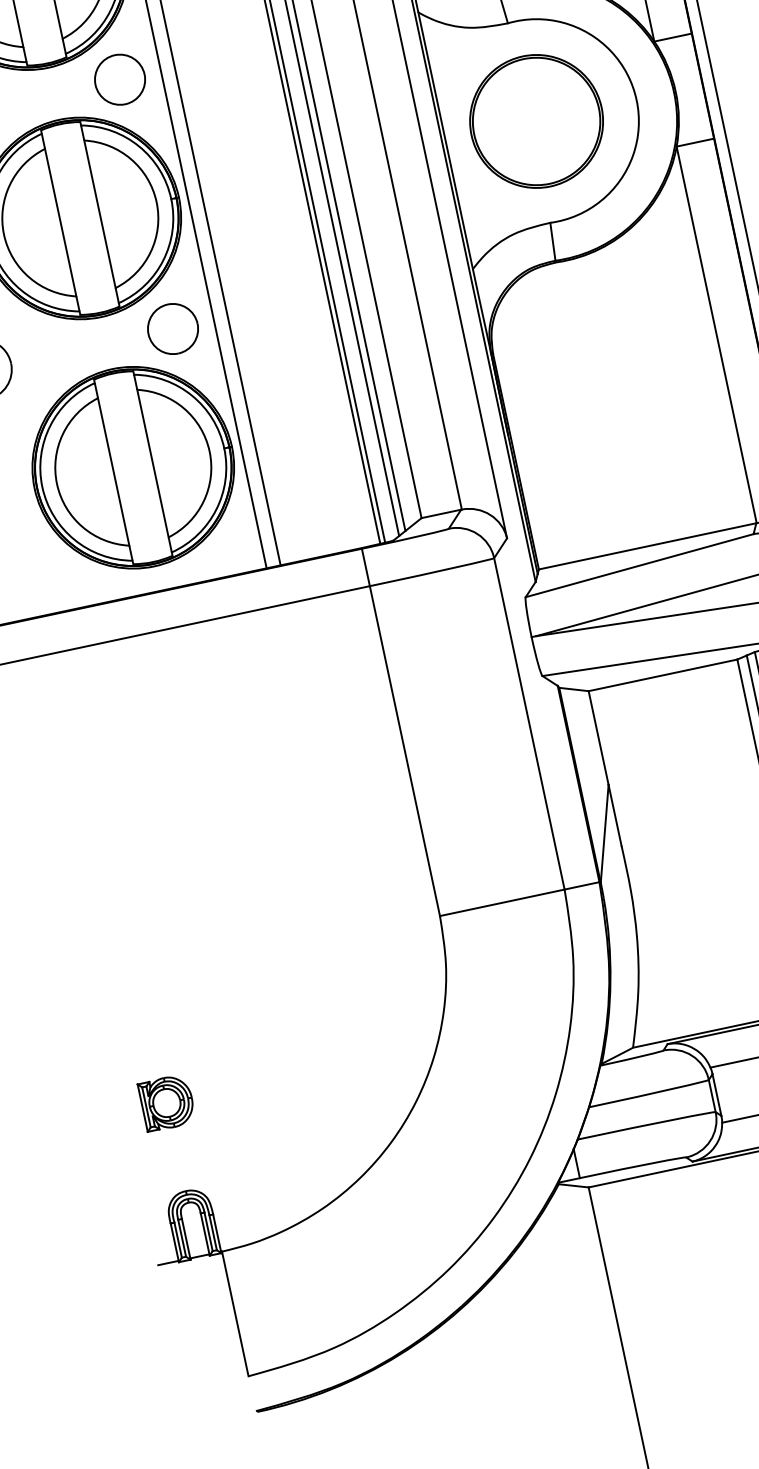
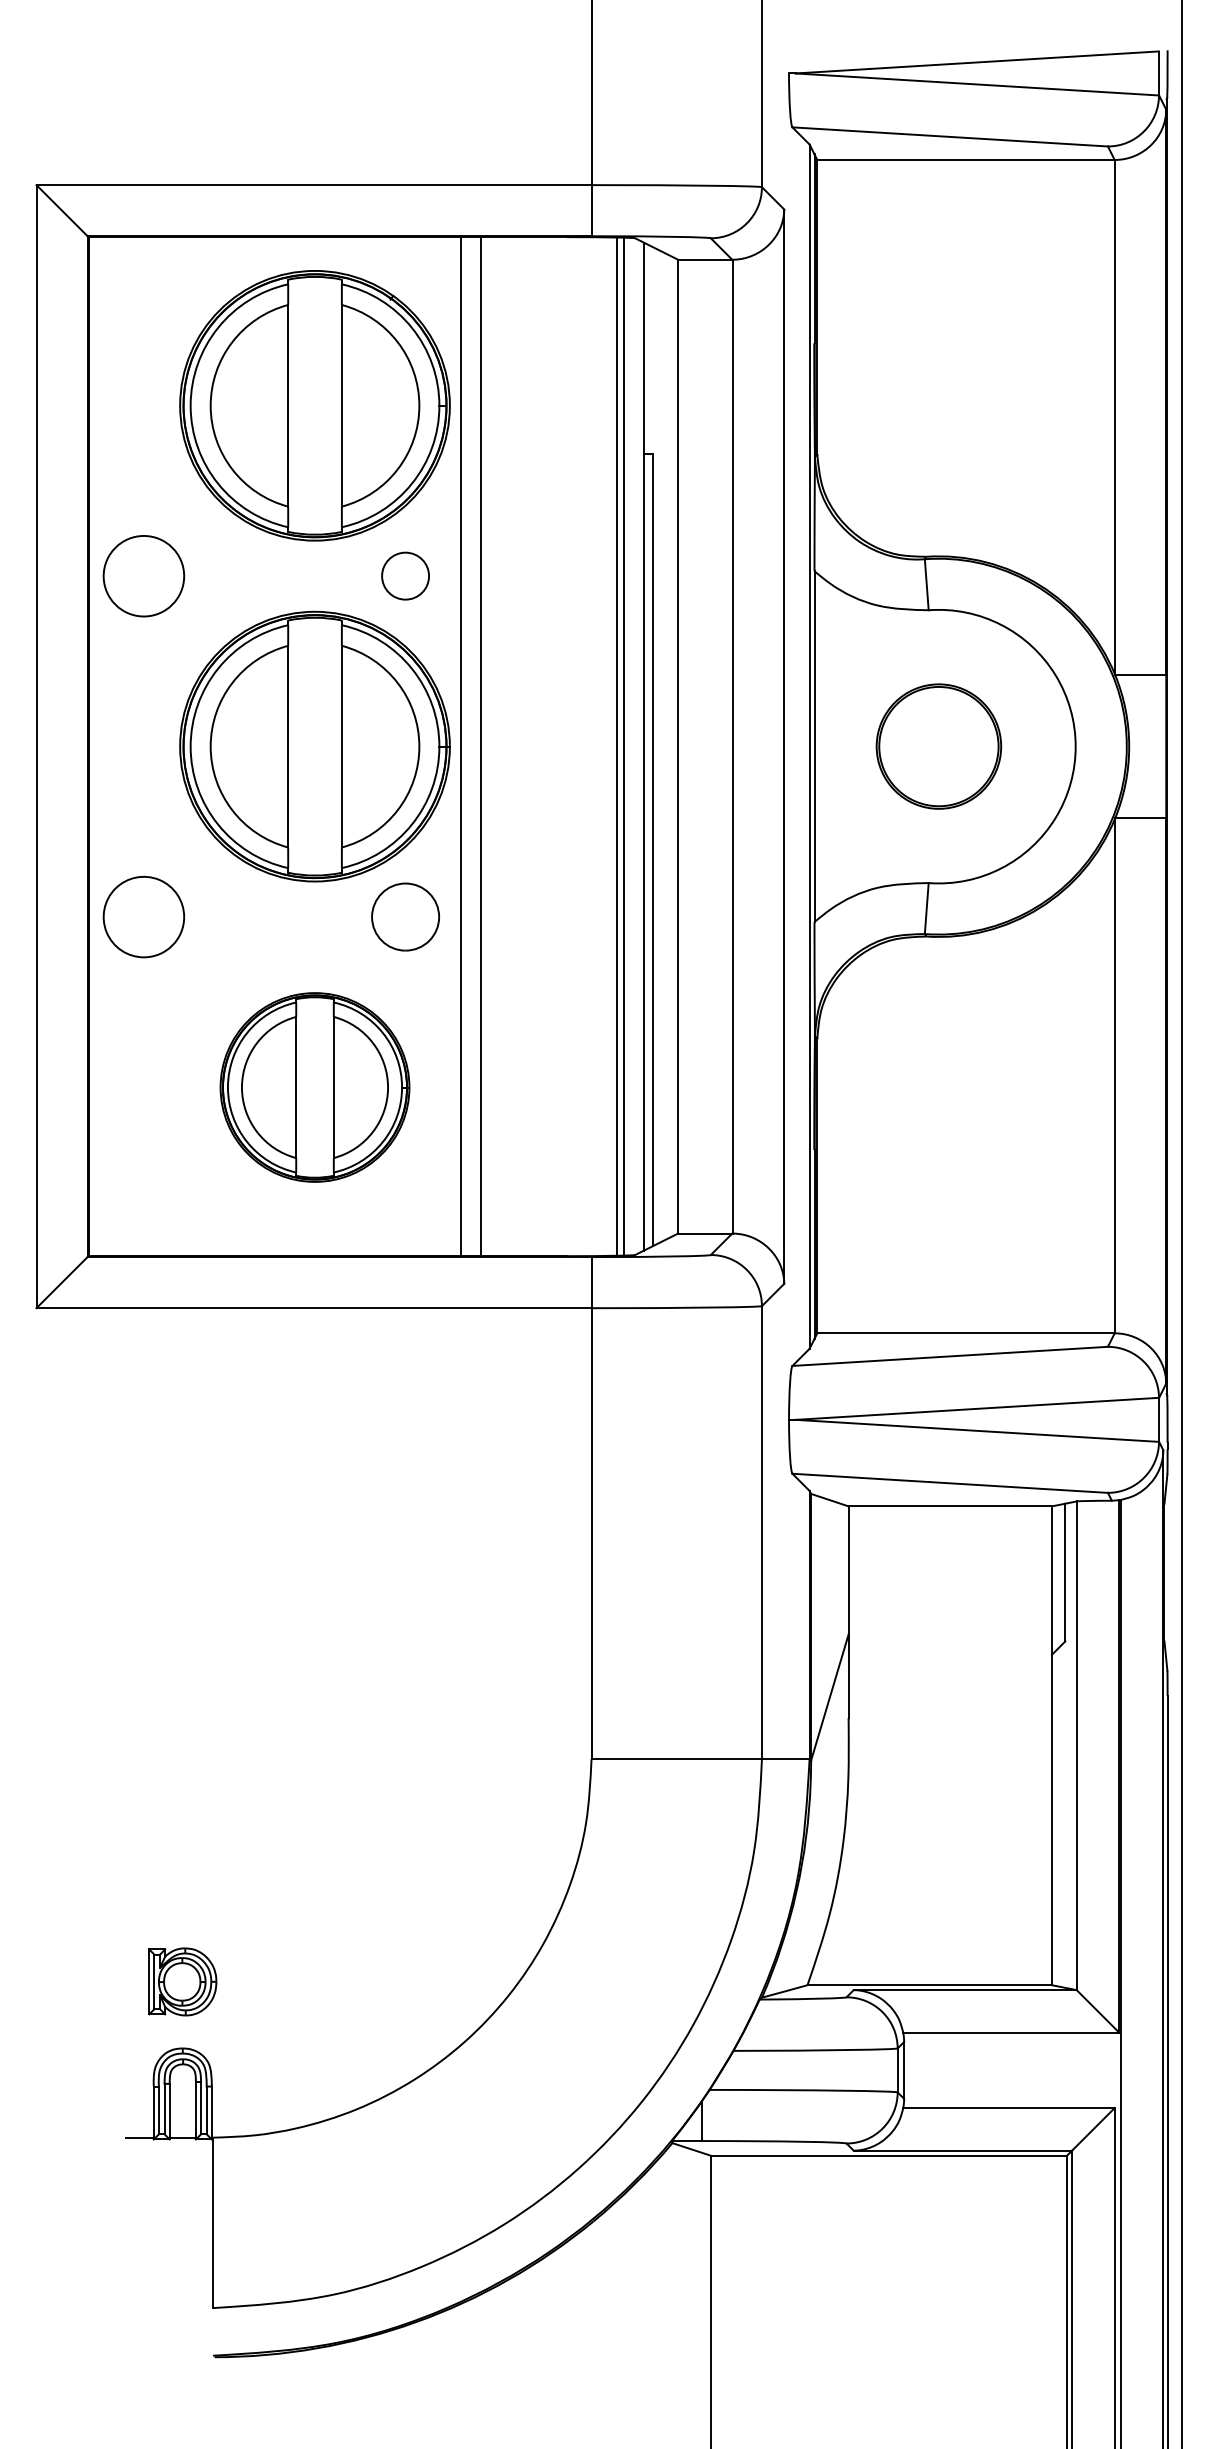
circle: (119, 79) -> (405, 575), size x0.7
part: (536, 121) -> (938, 746), size x0.7
part: (132, 467) -> (314, 1087), size x0.7
part: (166, 1102) -> (182, 1981), moved

